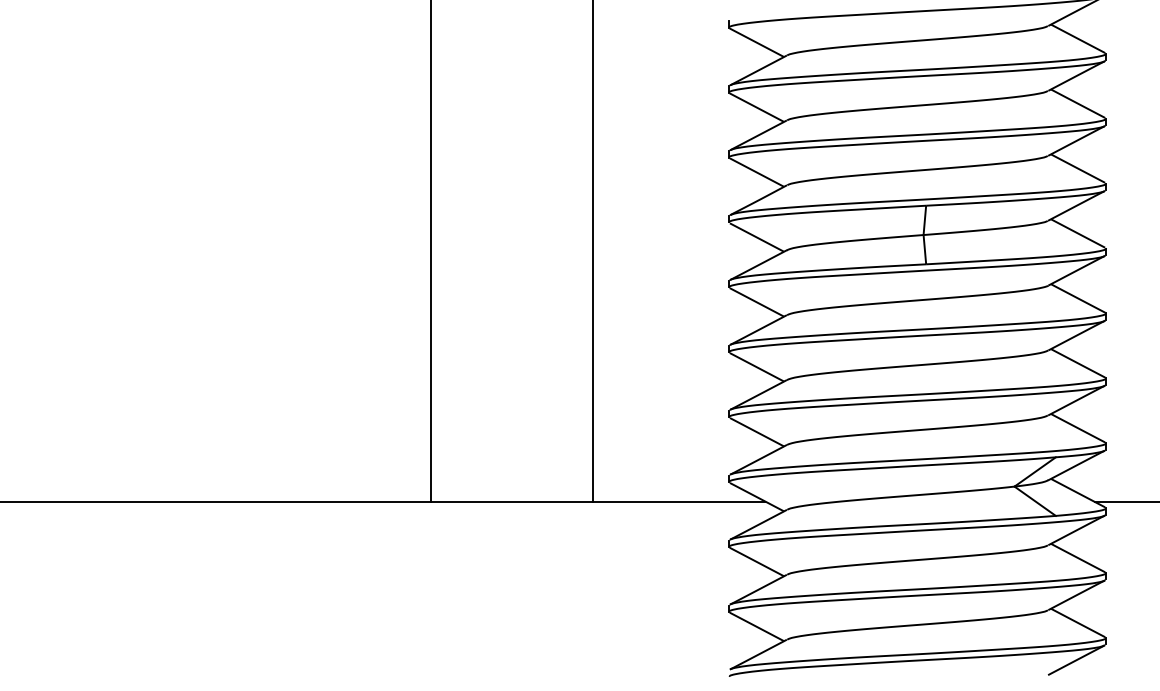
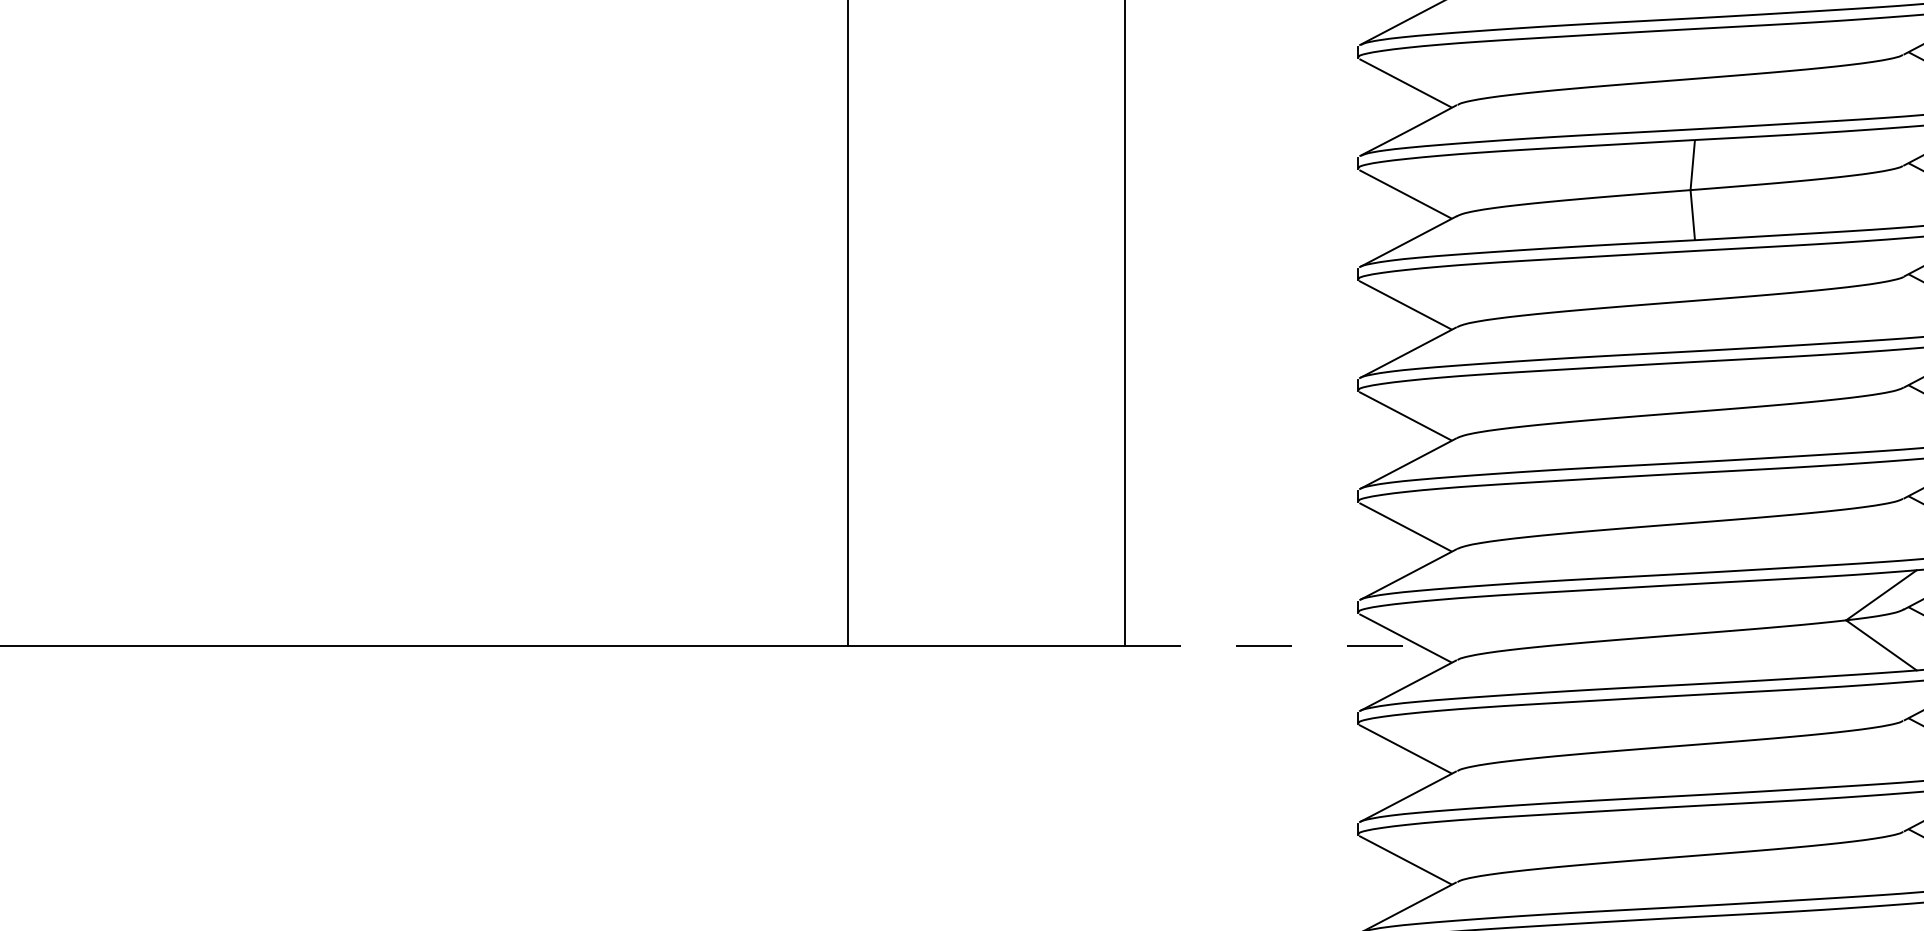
line: (679, 501) -> (1273, 645), solid -> dashed

